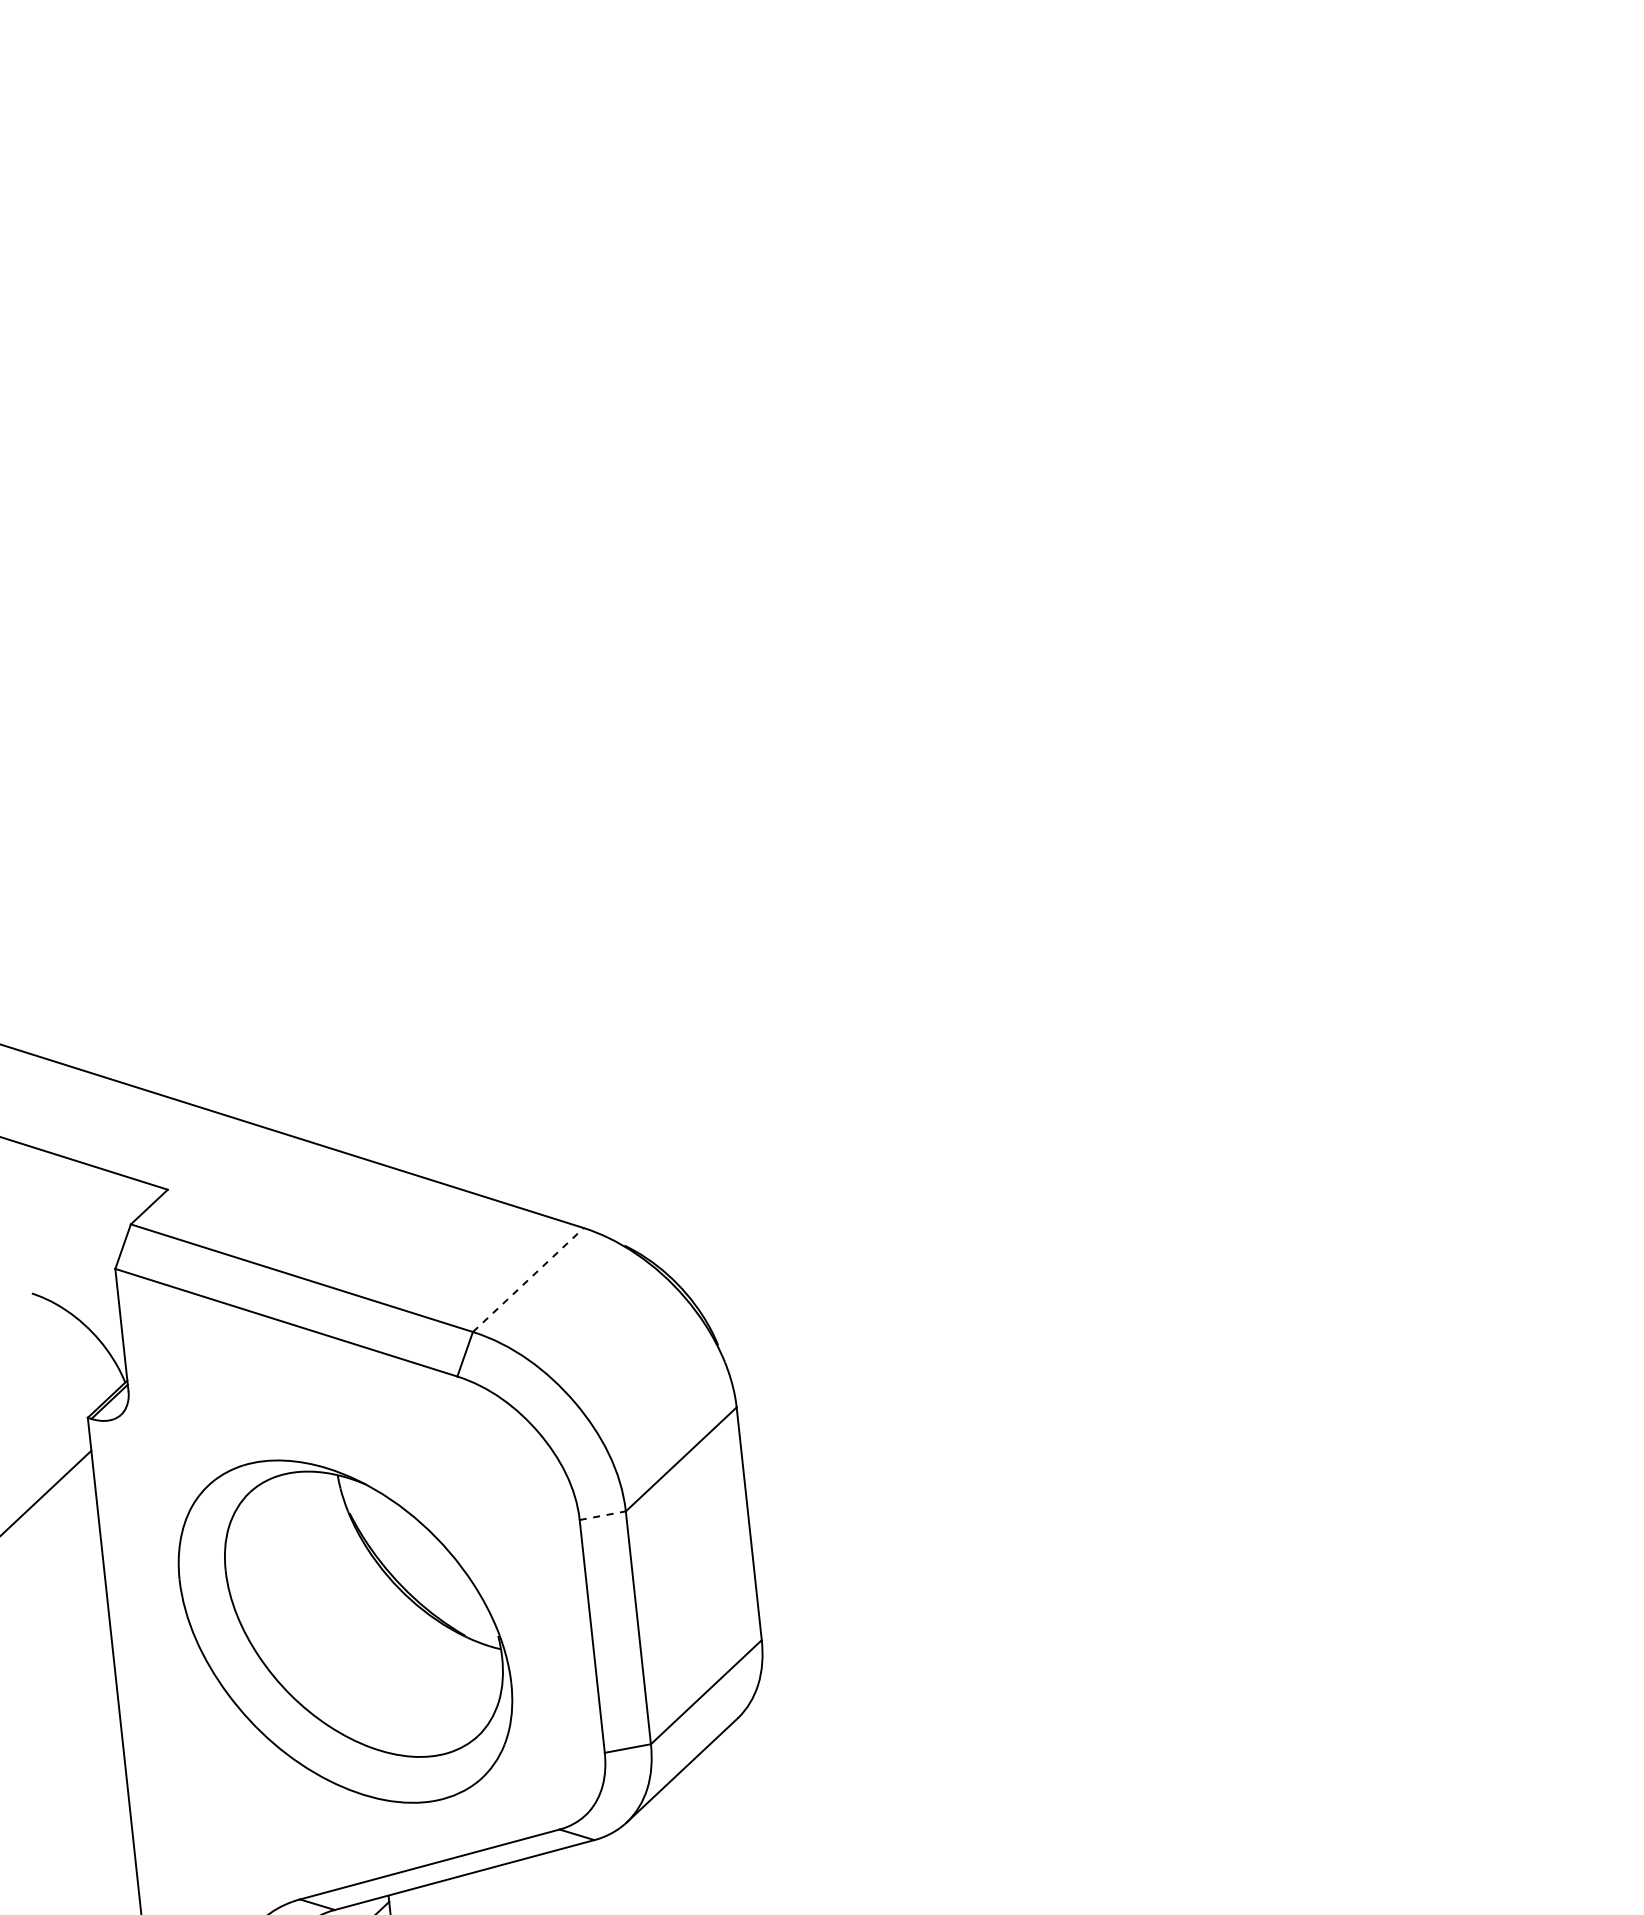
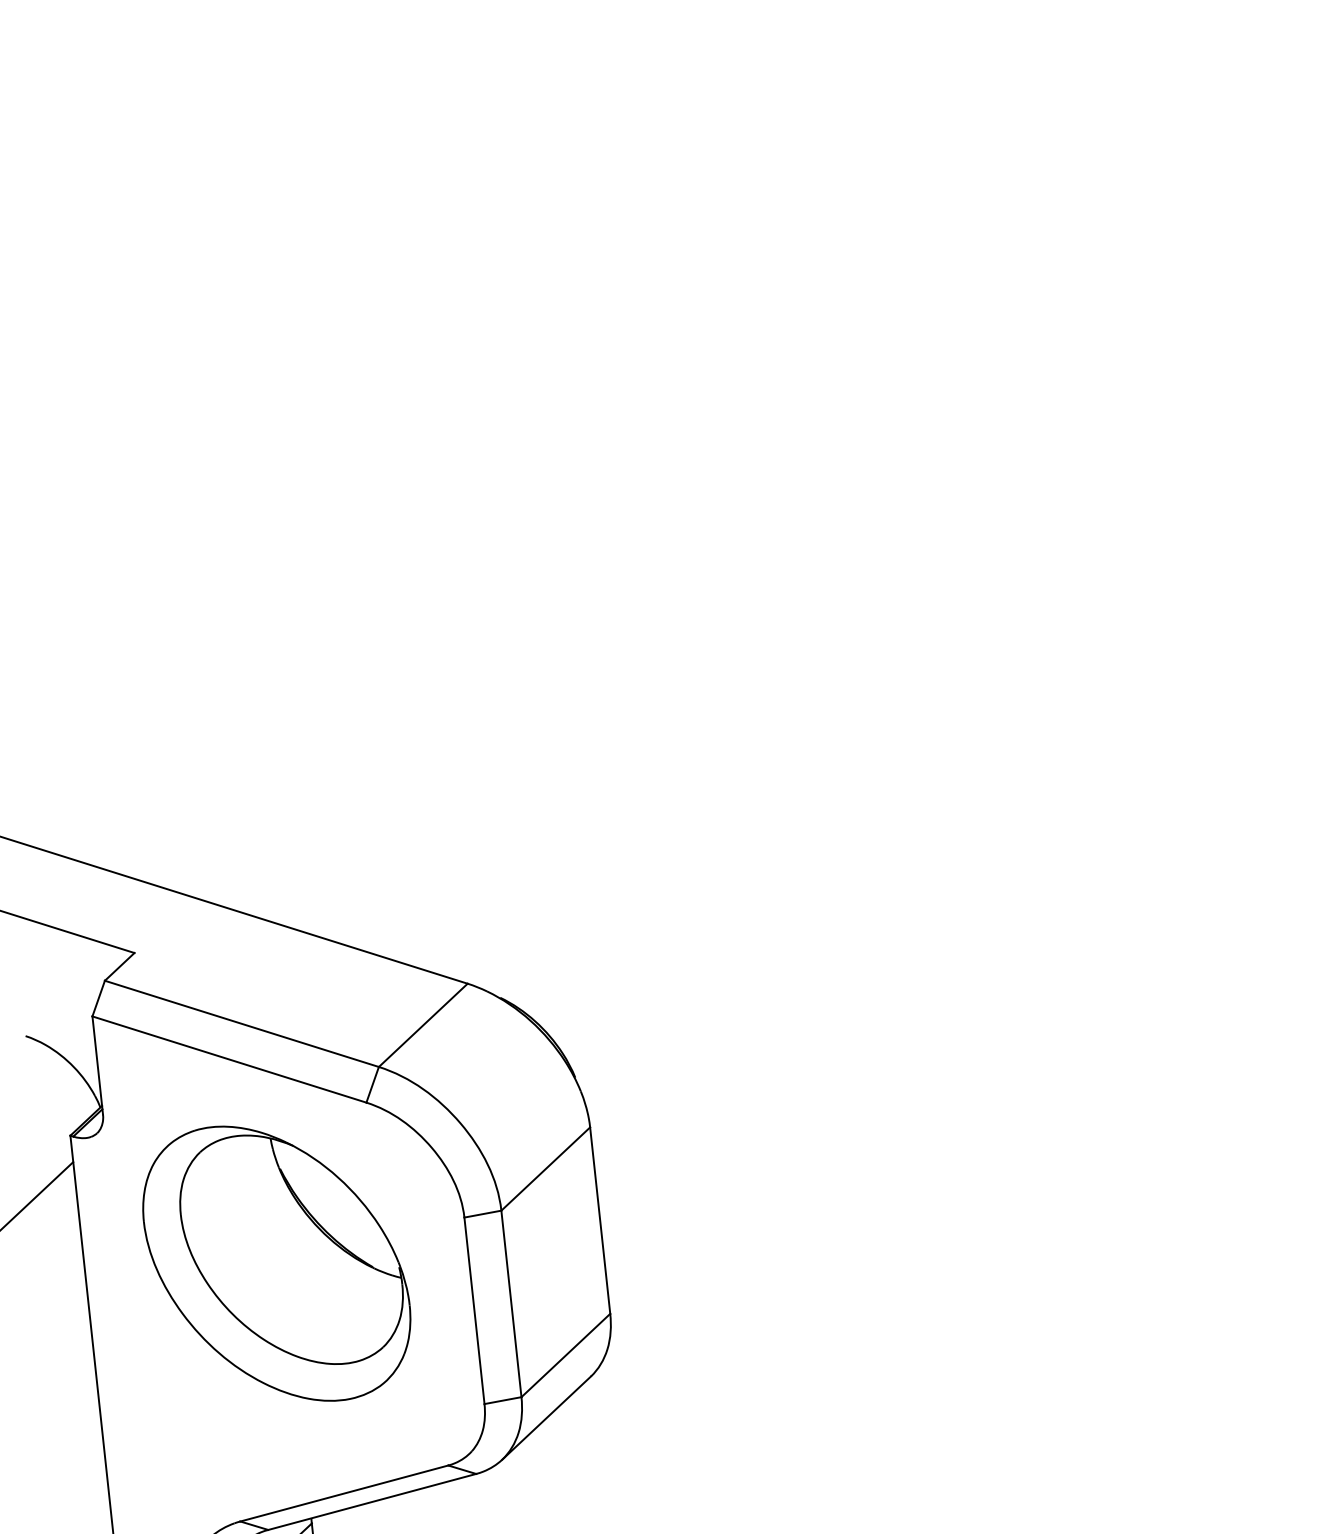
line: (528, 1280) -> (423, 1025), dashed -> solid
line: (603, 1515) -> (483, 1213), dashed -> solid
part: (345, 1631) -> (276, 1263), moved

